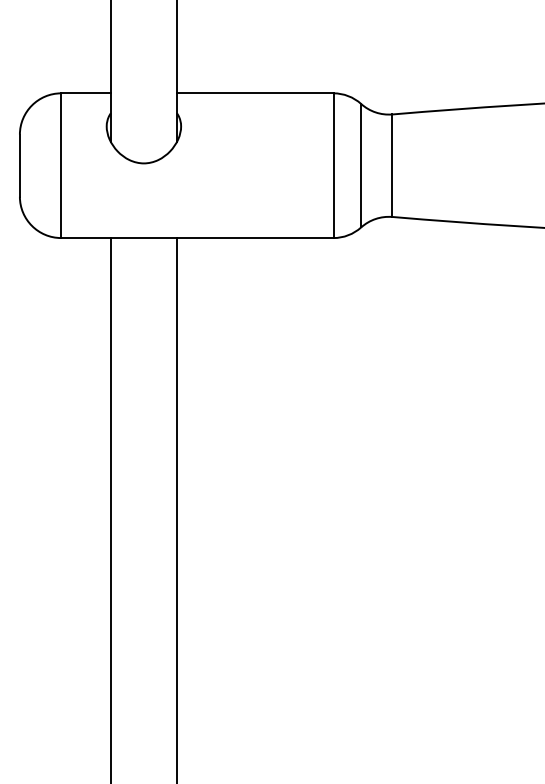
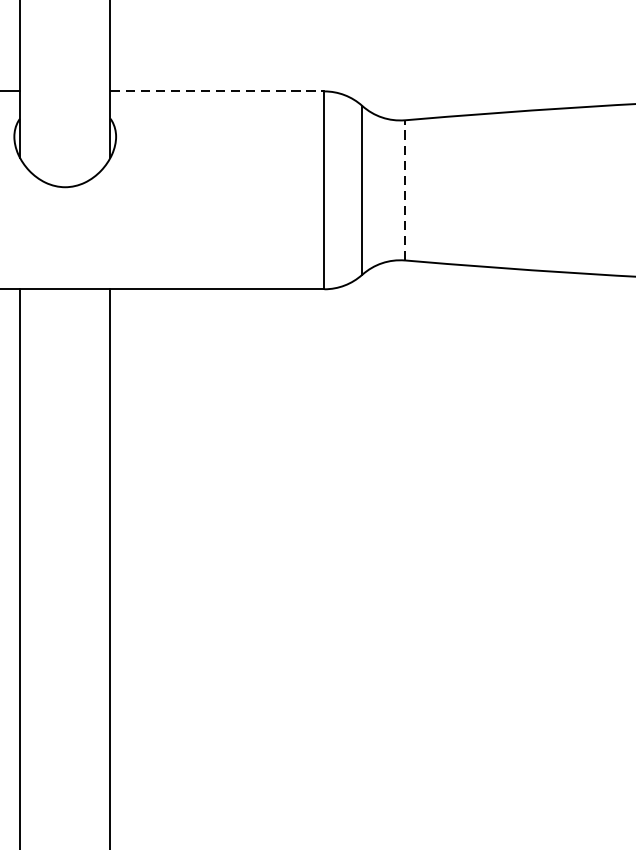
line: (255, 93) -> (217, 91), solid -> dashed
line: (392, 165) -> (405, 190), solid -> dashed

